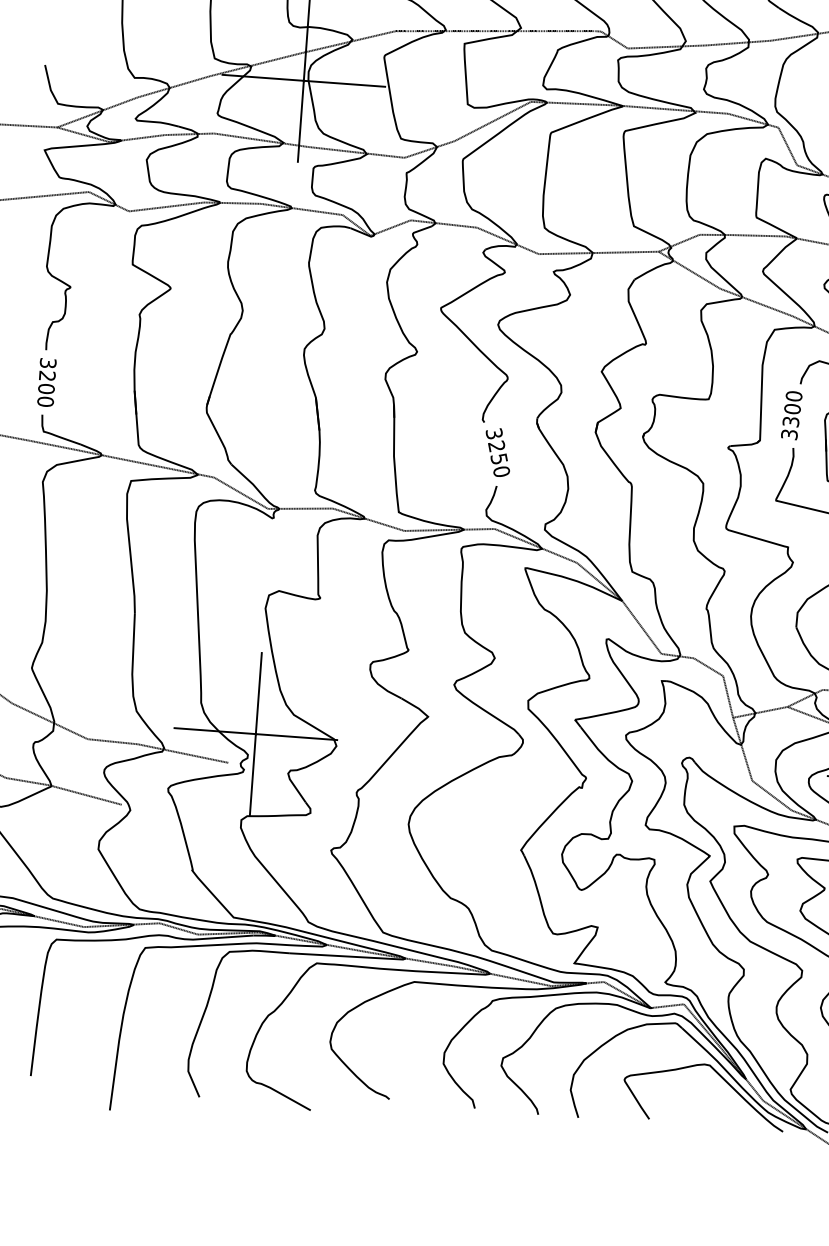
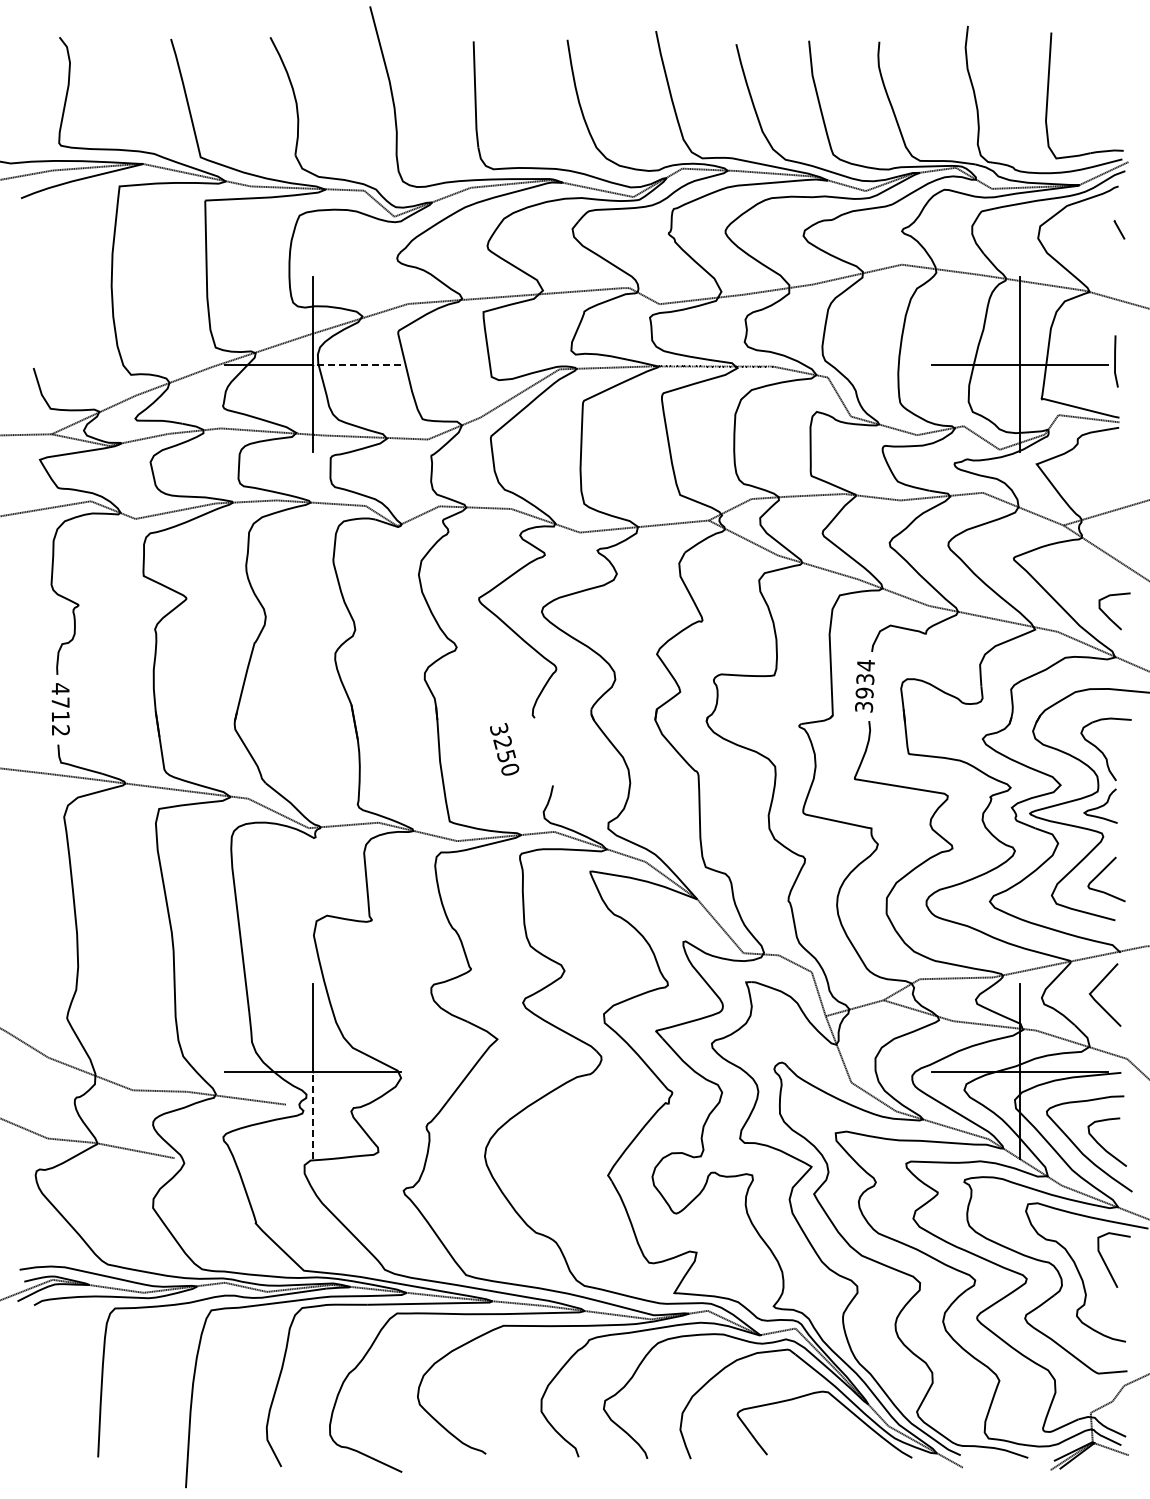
line: (344, 83) -> (357, 364), solid -> dashed
text: (46, 382) -> (60, 709), 3200 -> 4712
text: (792, 409) -> (865, 679), 3300 -> 3934
text: (497, 452) -> (504, 749), moved
line: (252, 774) -> (313, 1115), solid -> dashed

